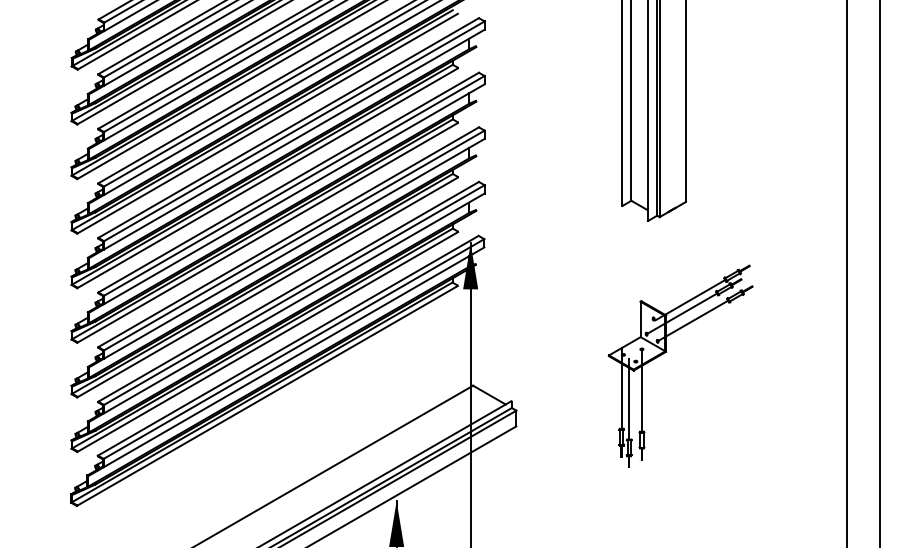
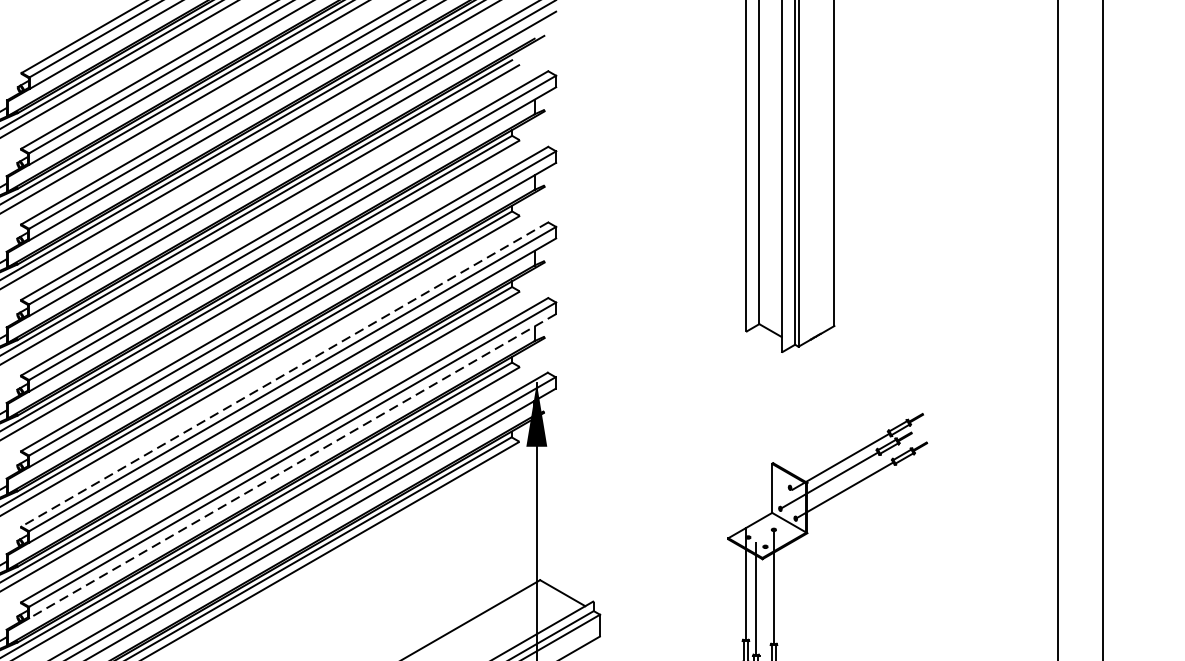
line: (288, 237) -> (284, 374), solid -> dashed
line: (294, 303) -> (292, 466), solid -> dashed

